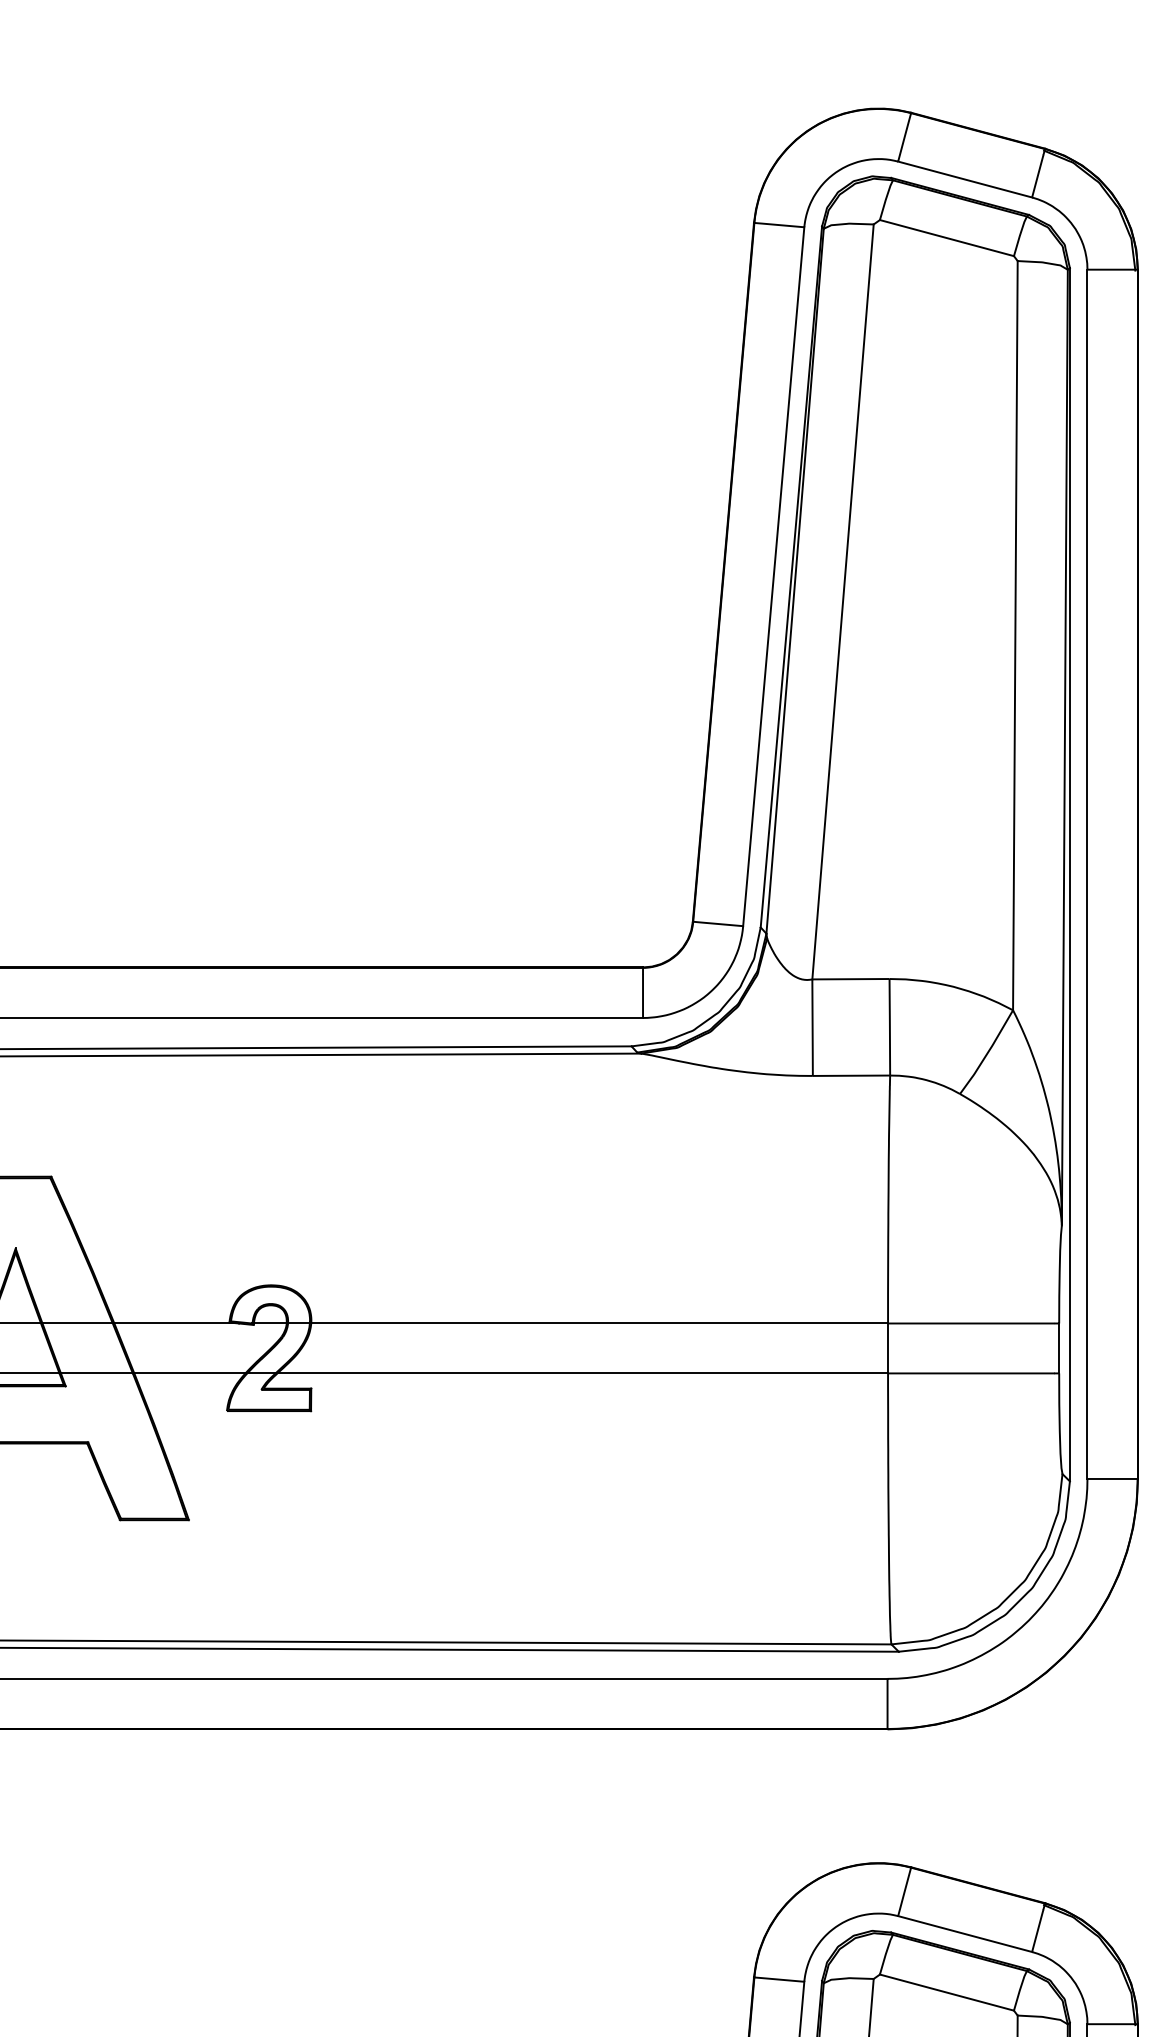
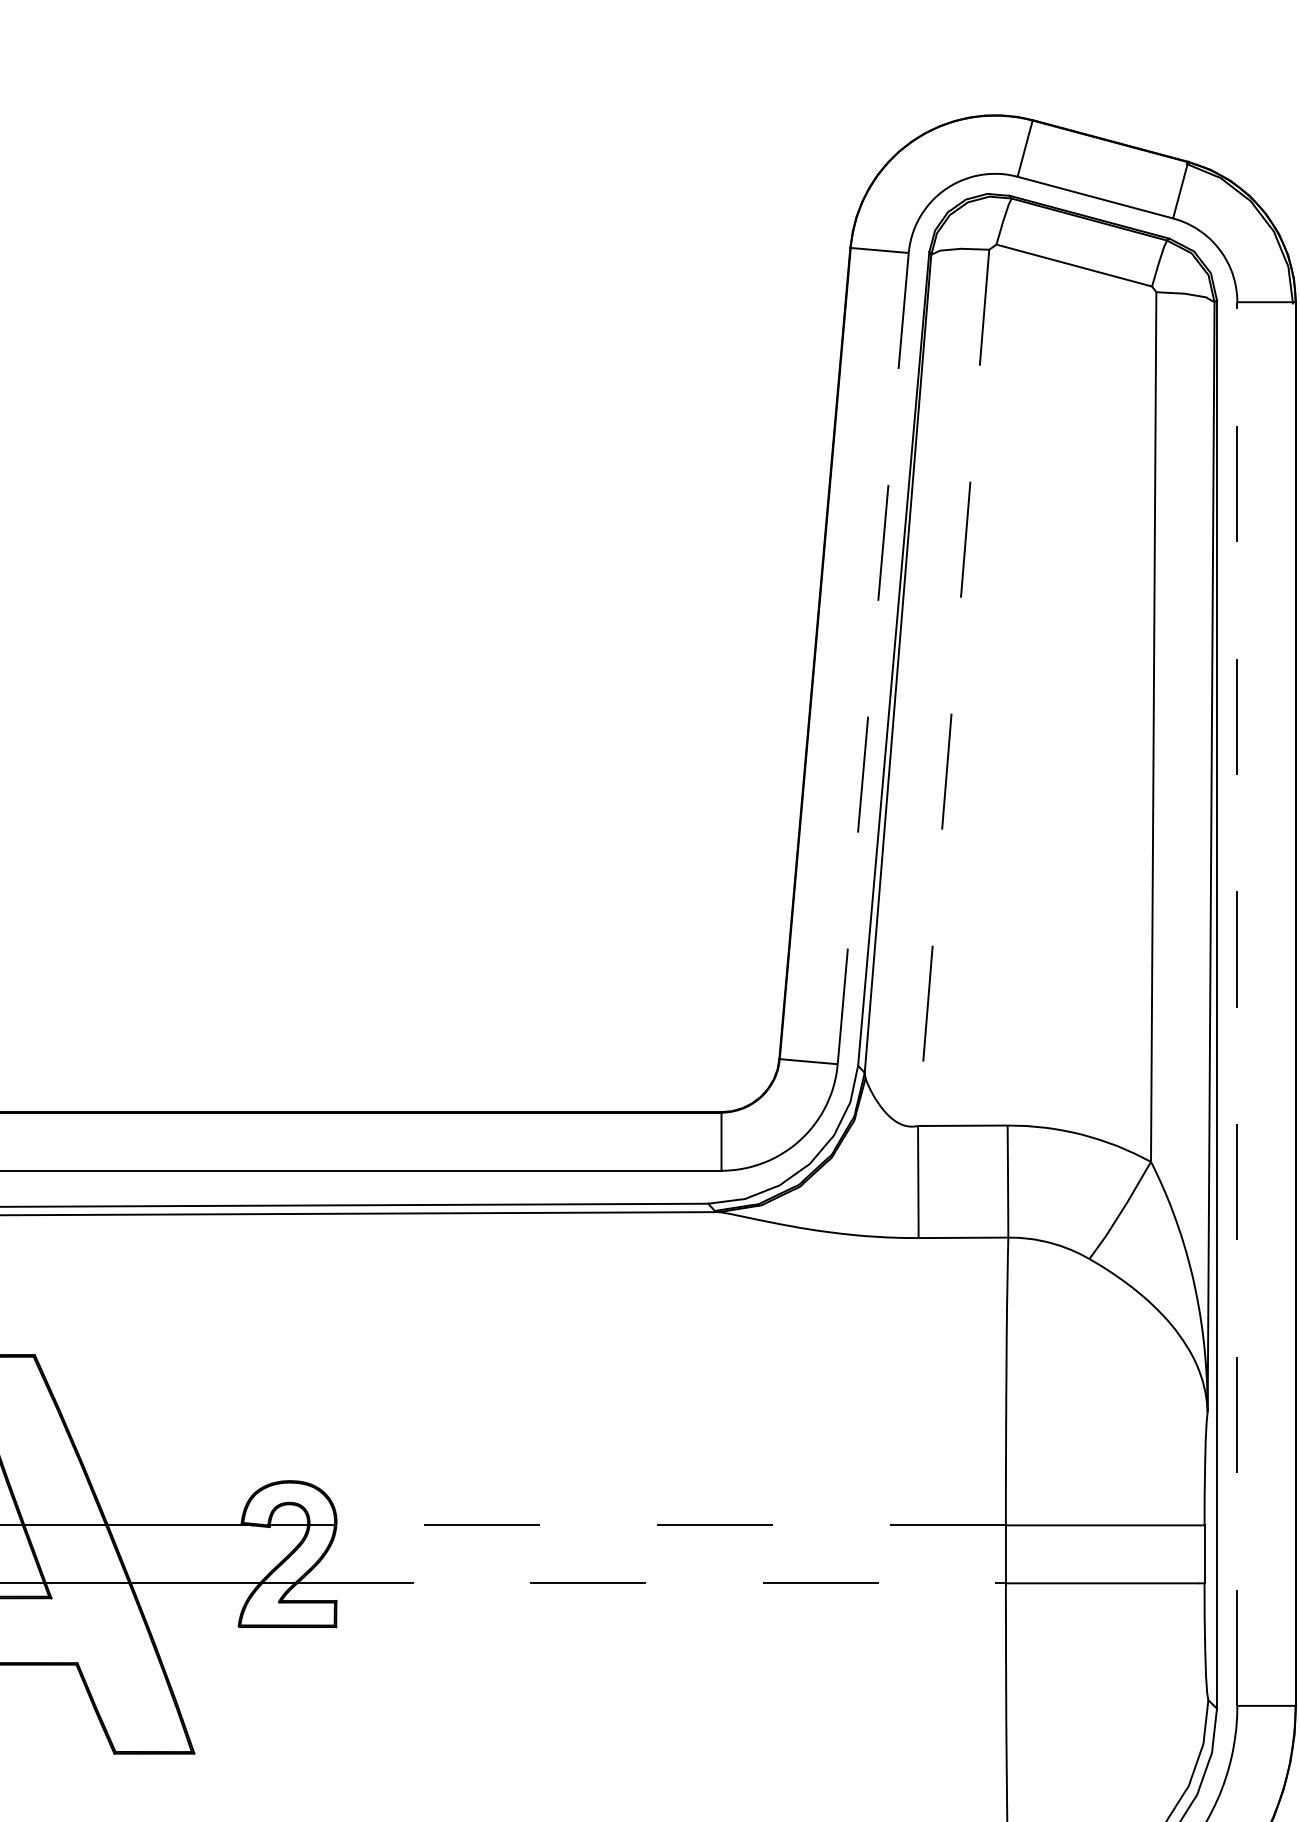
line: (773, 576) -> (872, 658), solid -> dashed
line: (843, 601) -> (954, 687), solid -> dashed
line: (1087, 874) -> (1237, 1004), solid -> dashed
line: (599, 1323) -> (670, 1525), solid -> dashed
line: (583, 1373) -> (652, 1583), solid -> dashed

